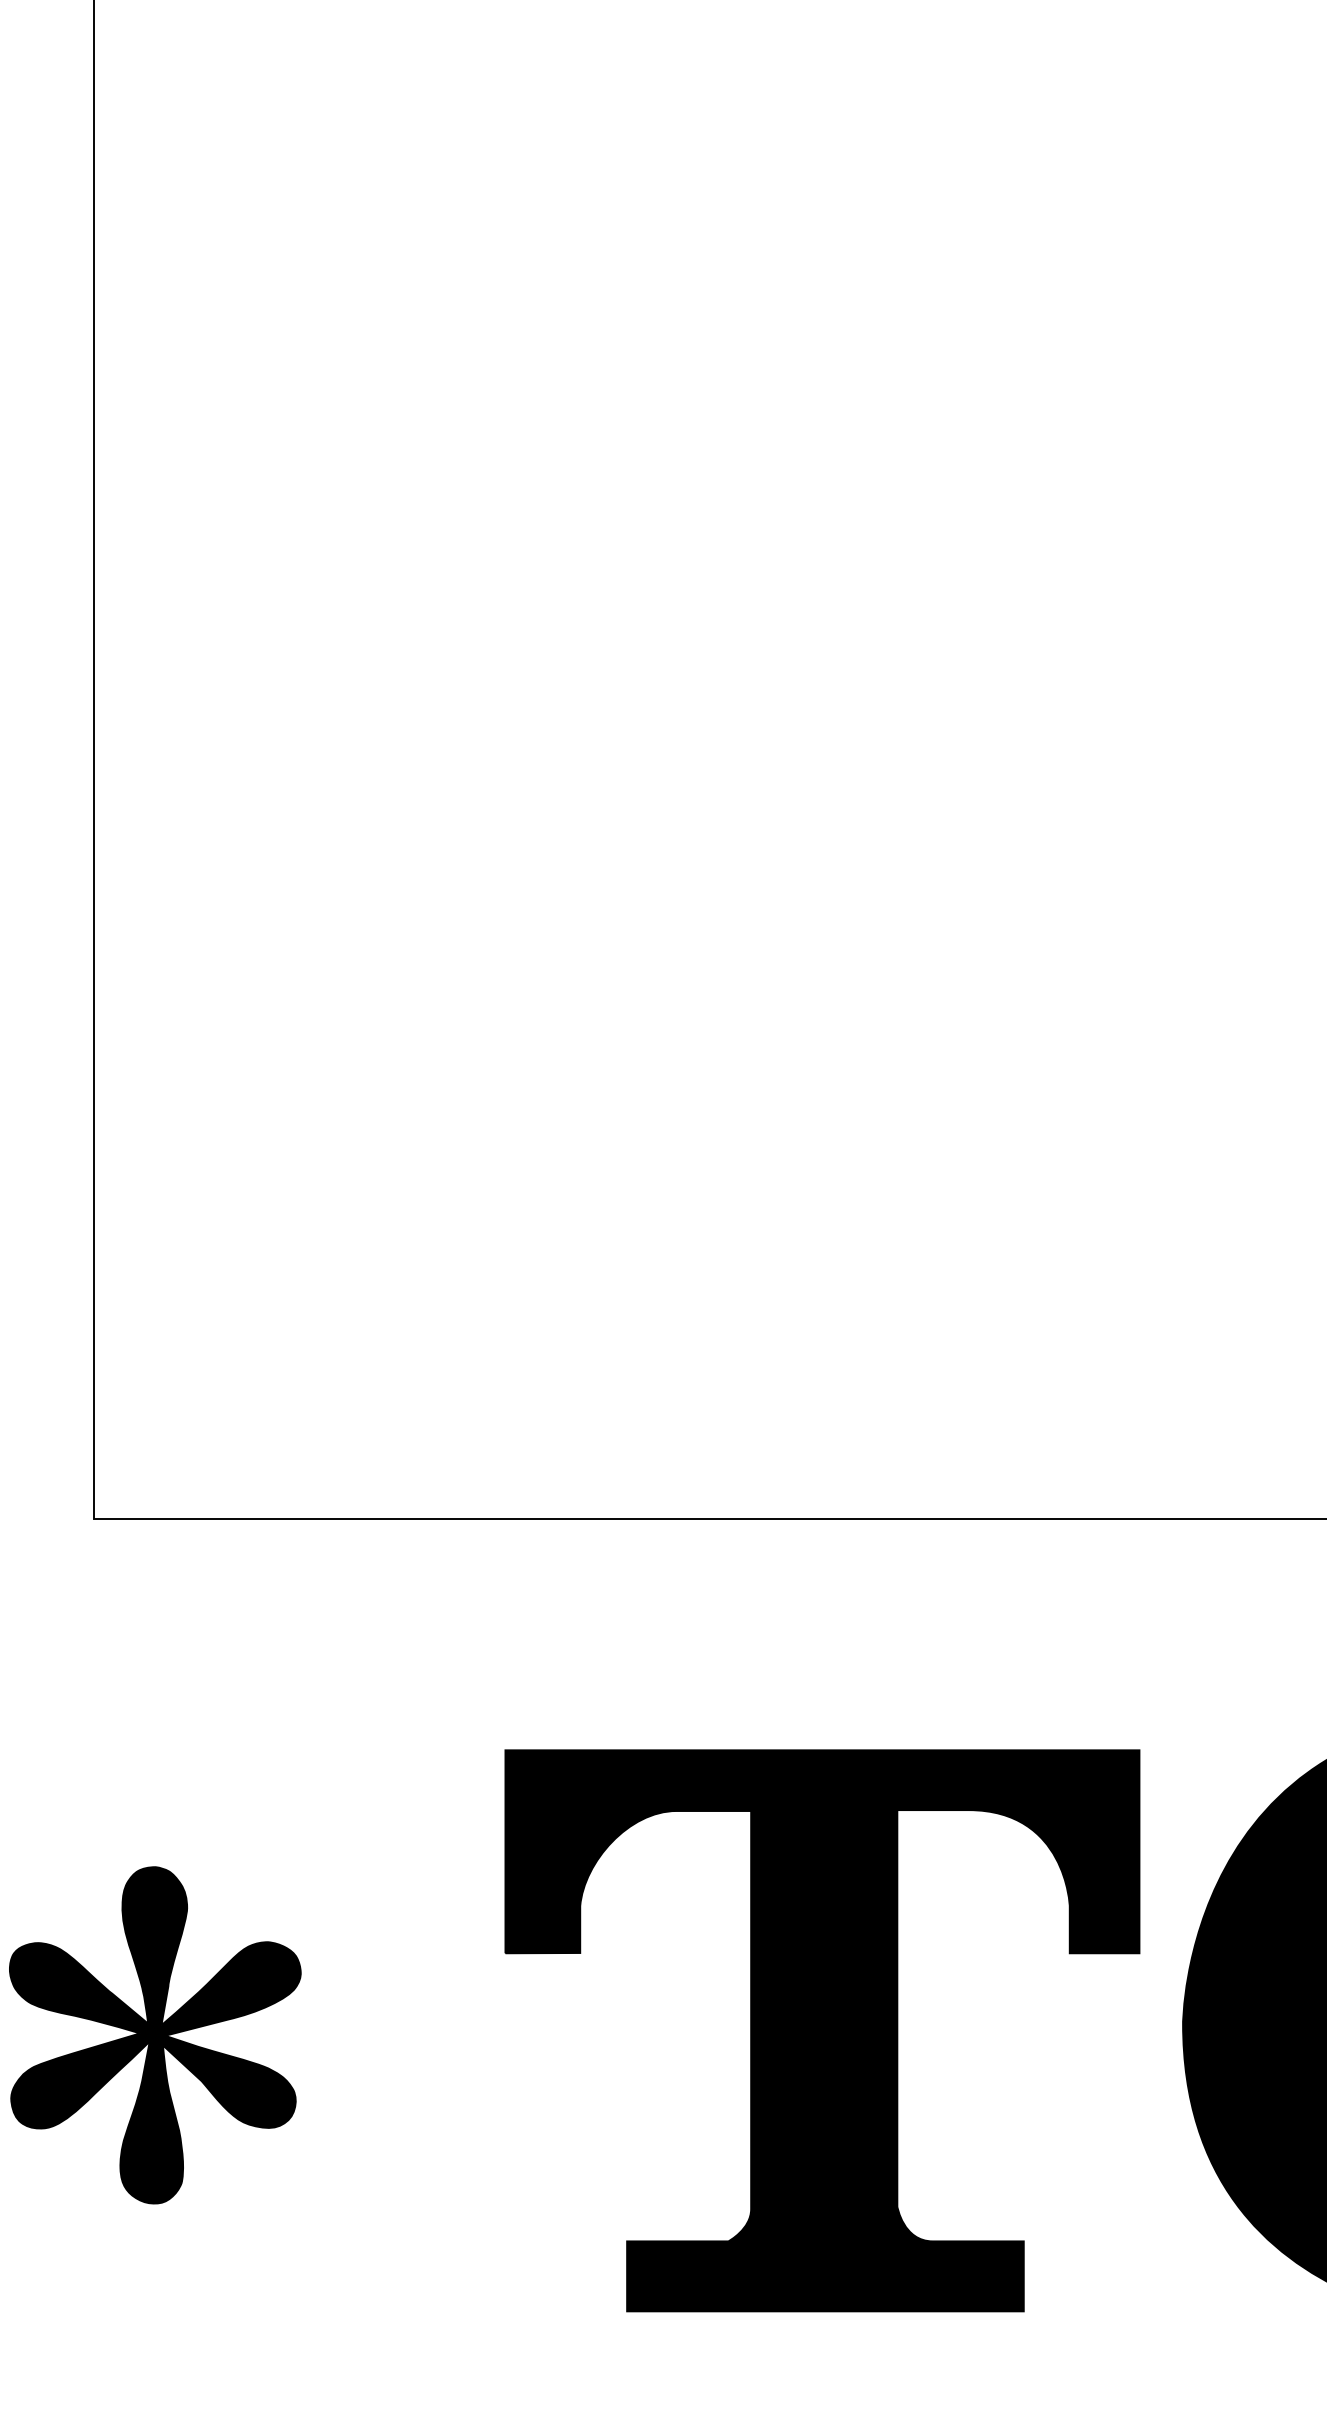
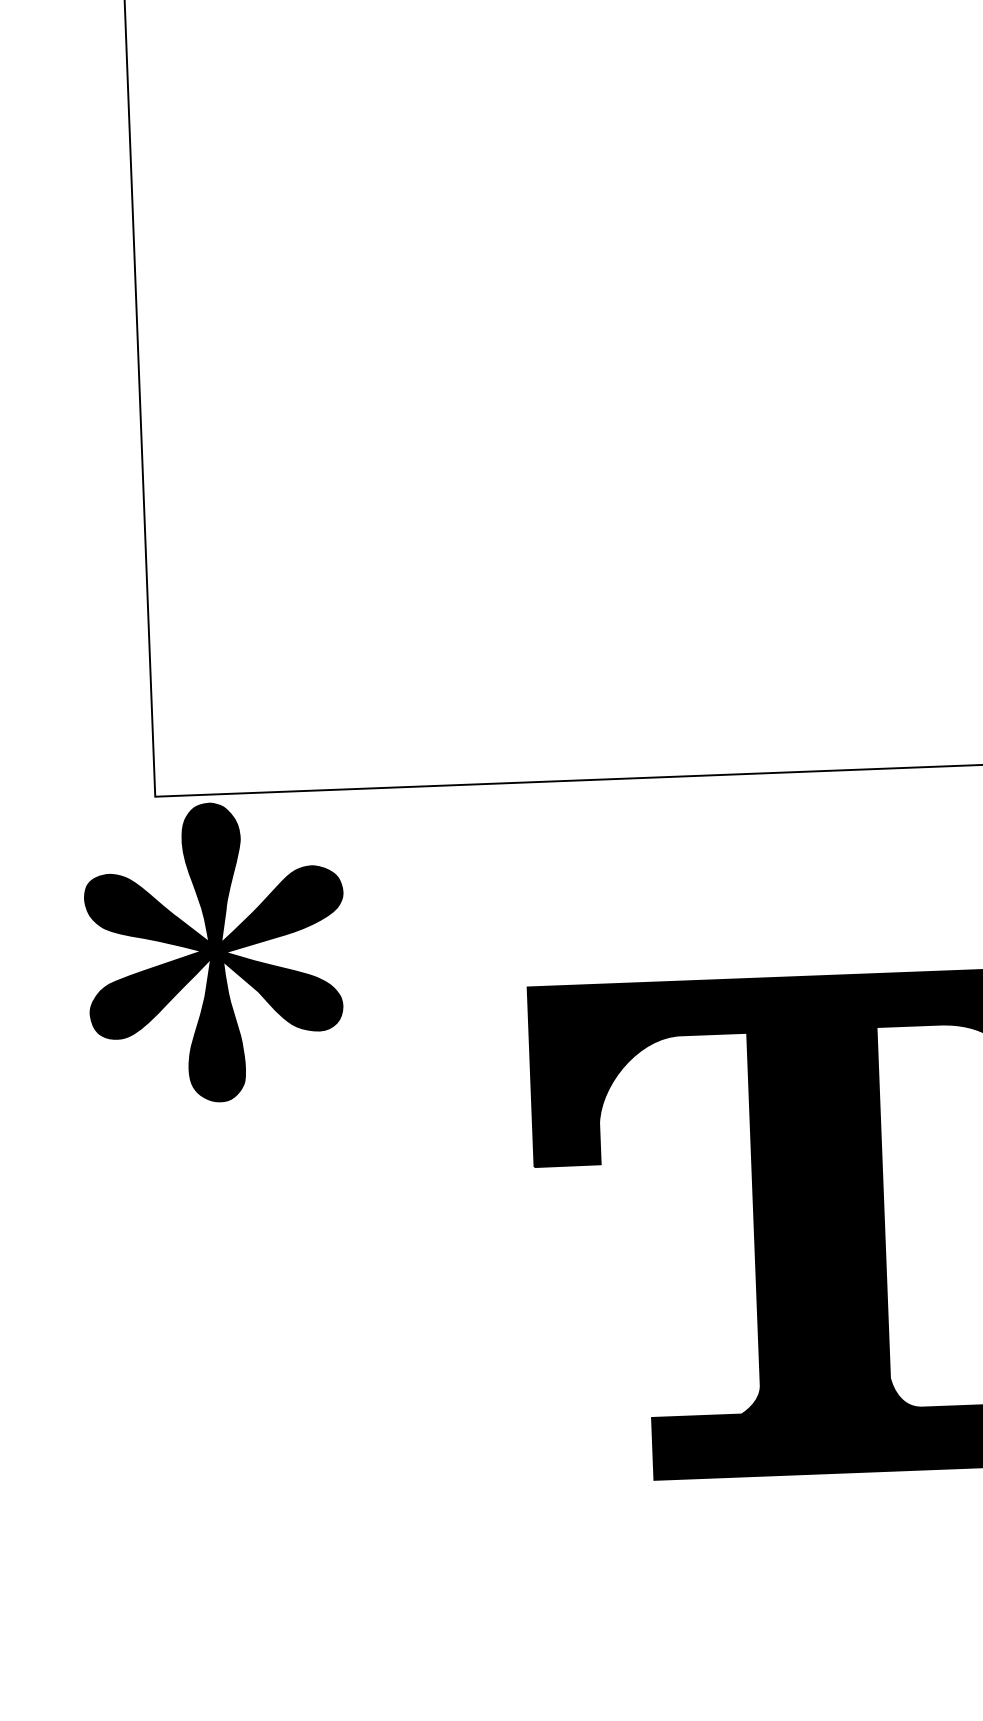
part: (155, 2035) -> (216, 952), moved

